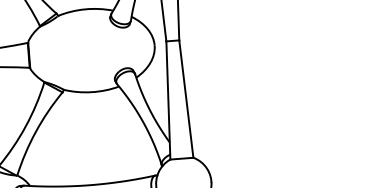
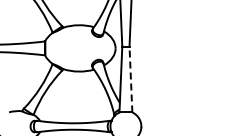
line: (185, 99) -> (130, 79), solid -> dashed

